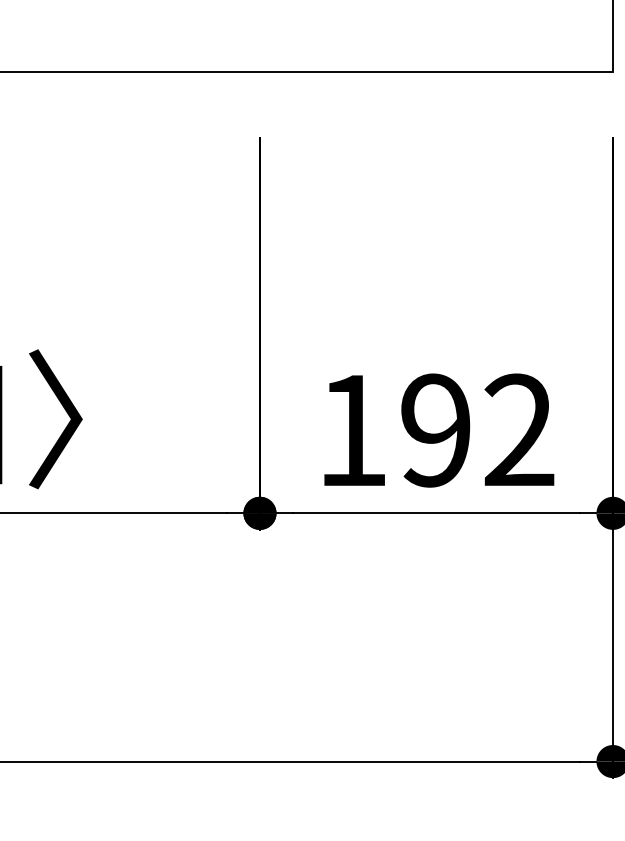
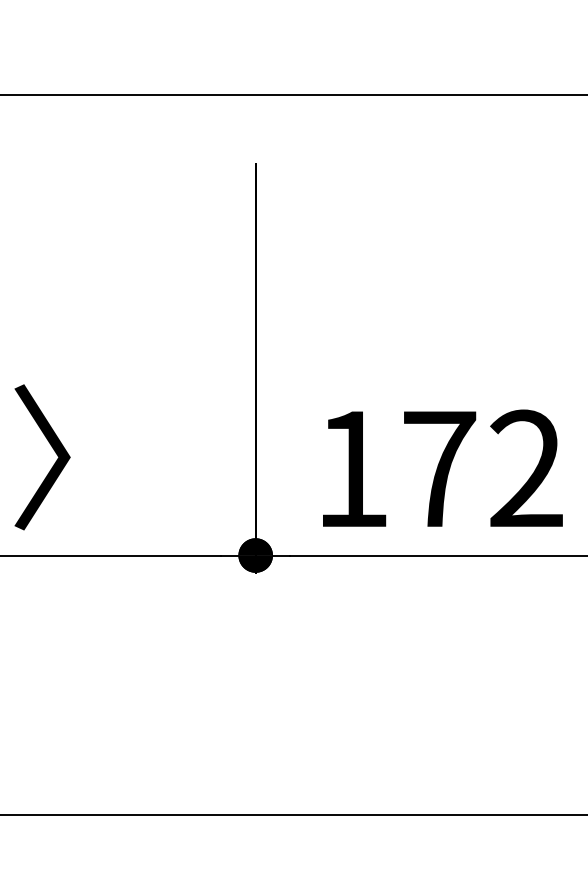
text: (436, 430) -> (439, 469), 192 -> 172

